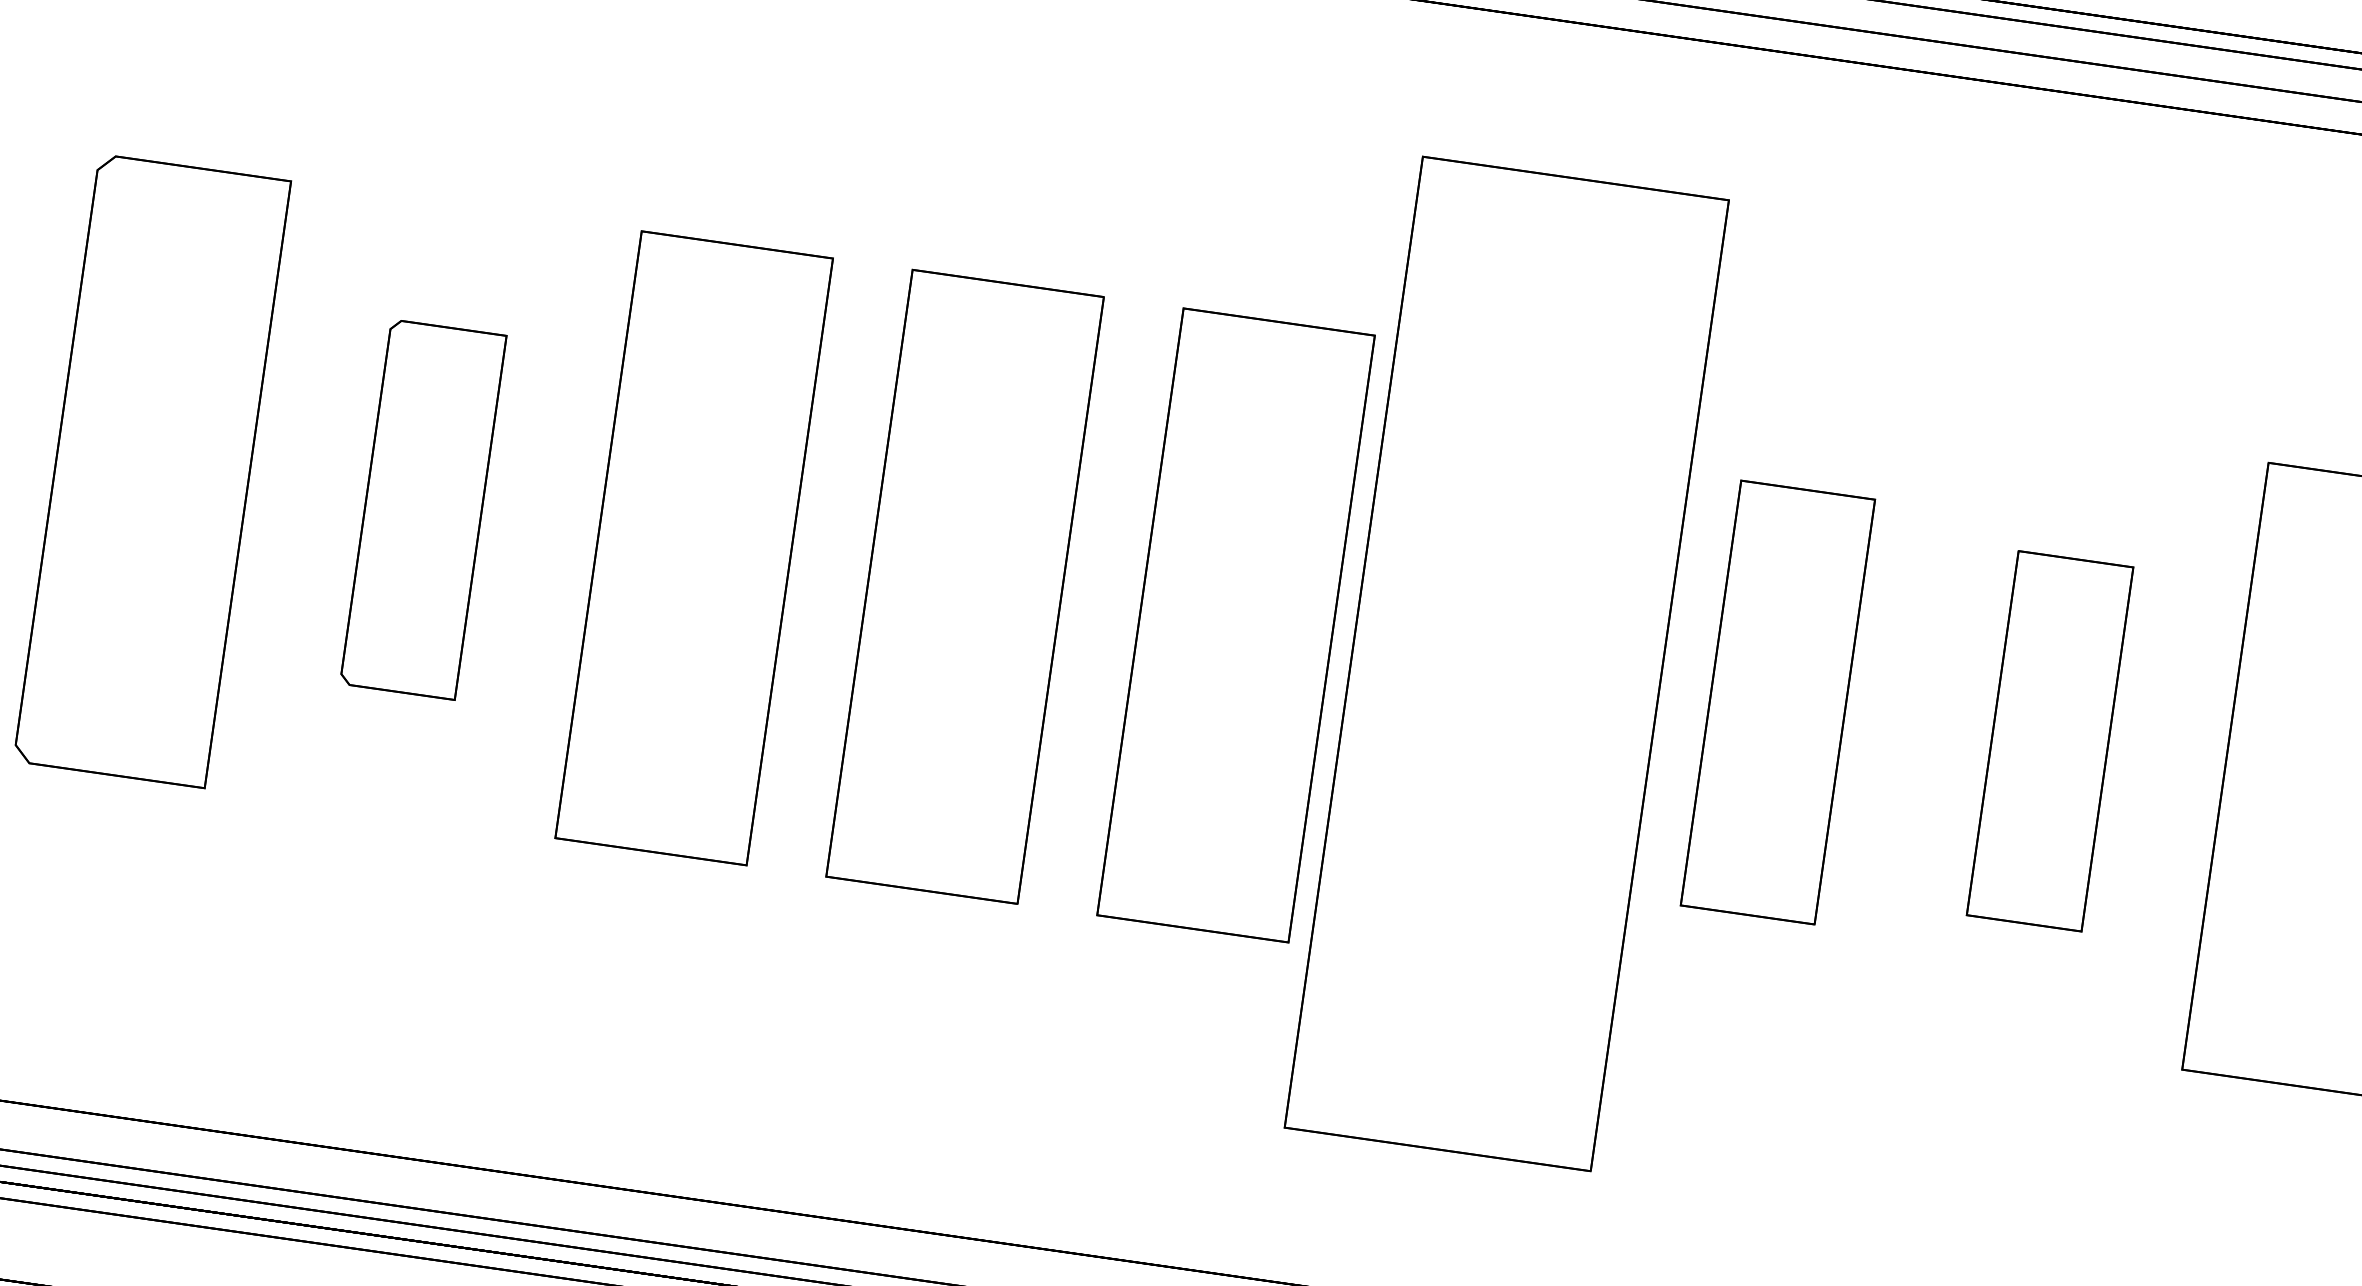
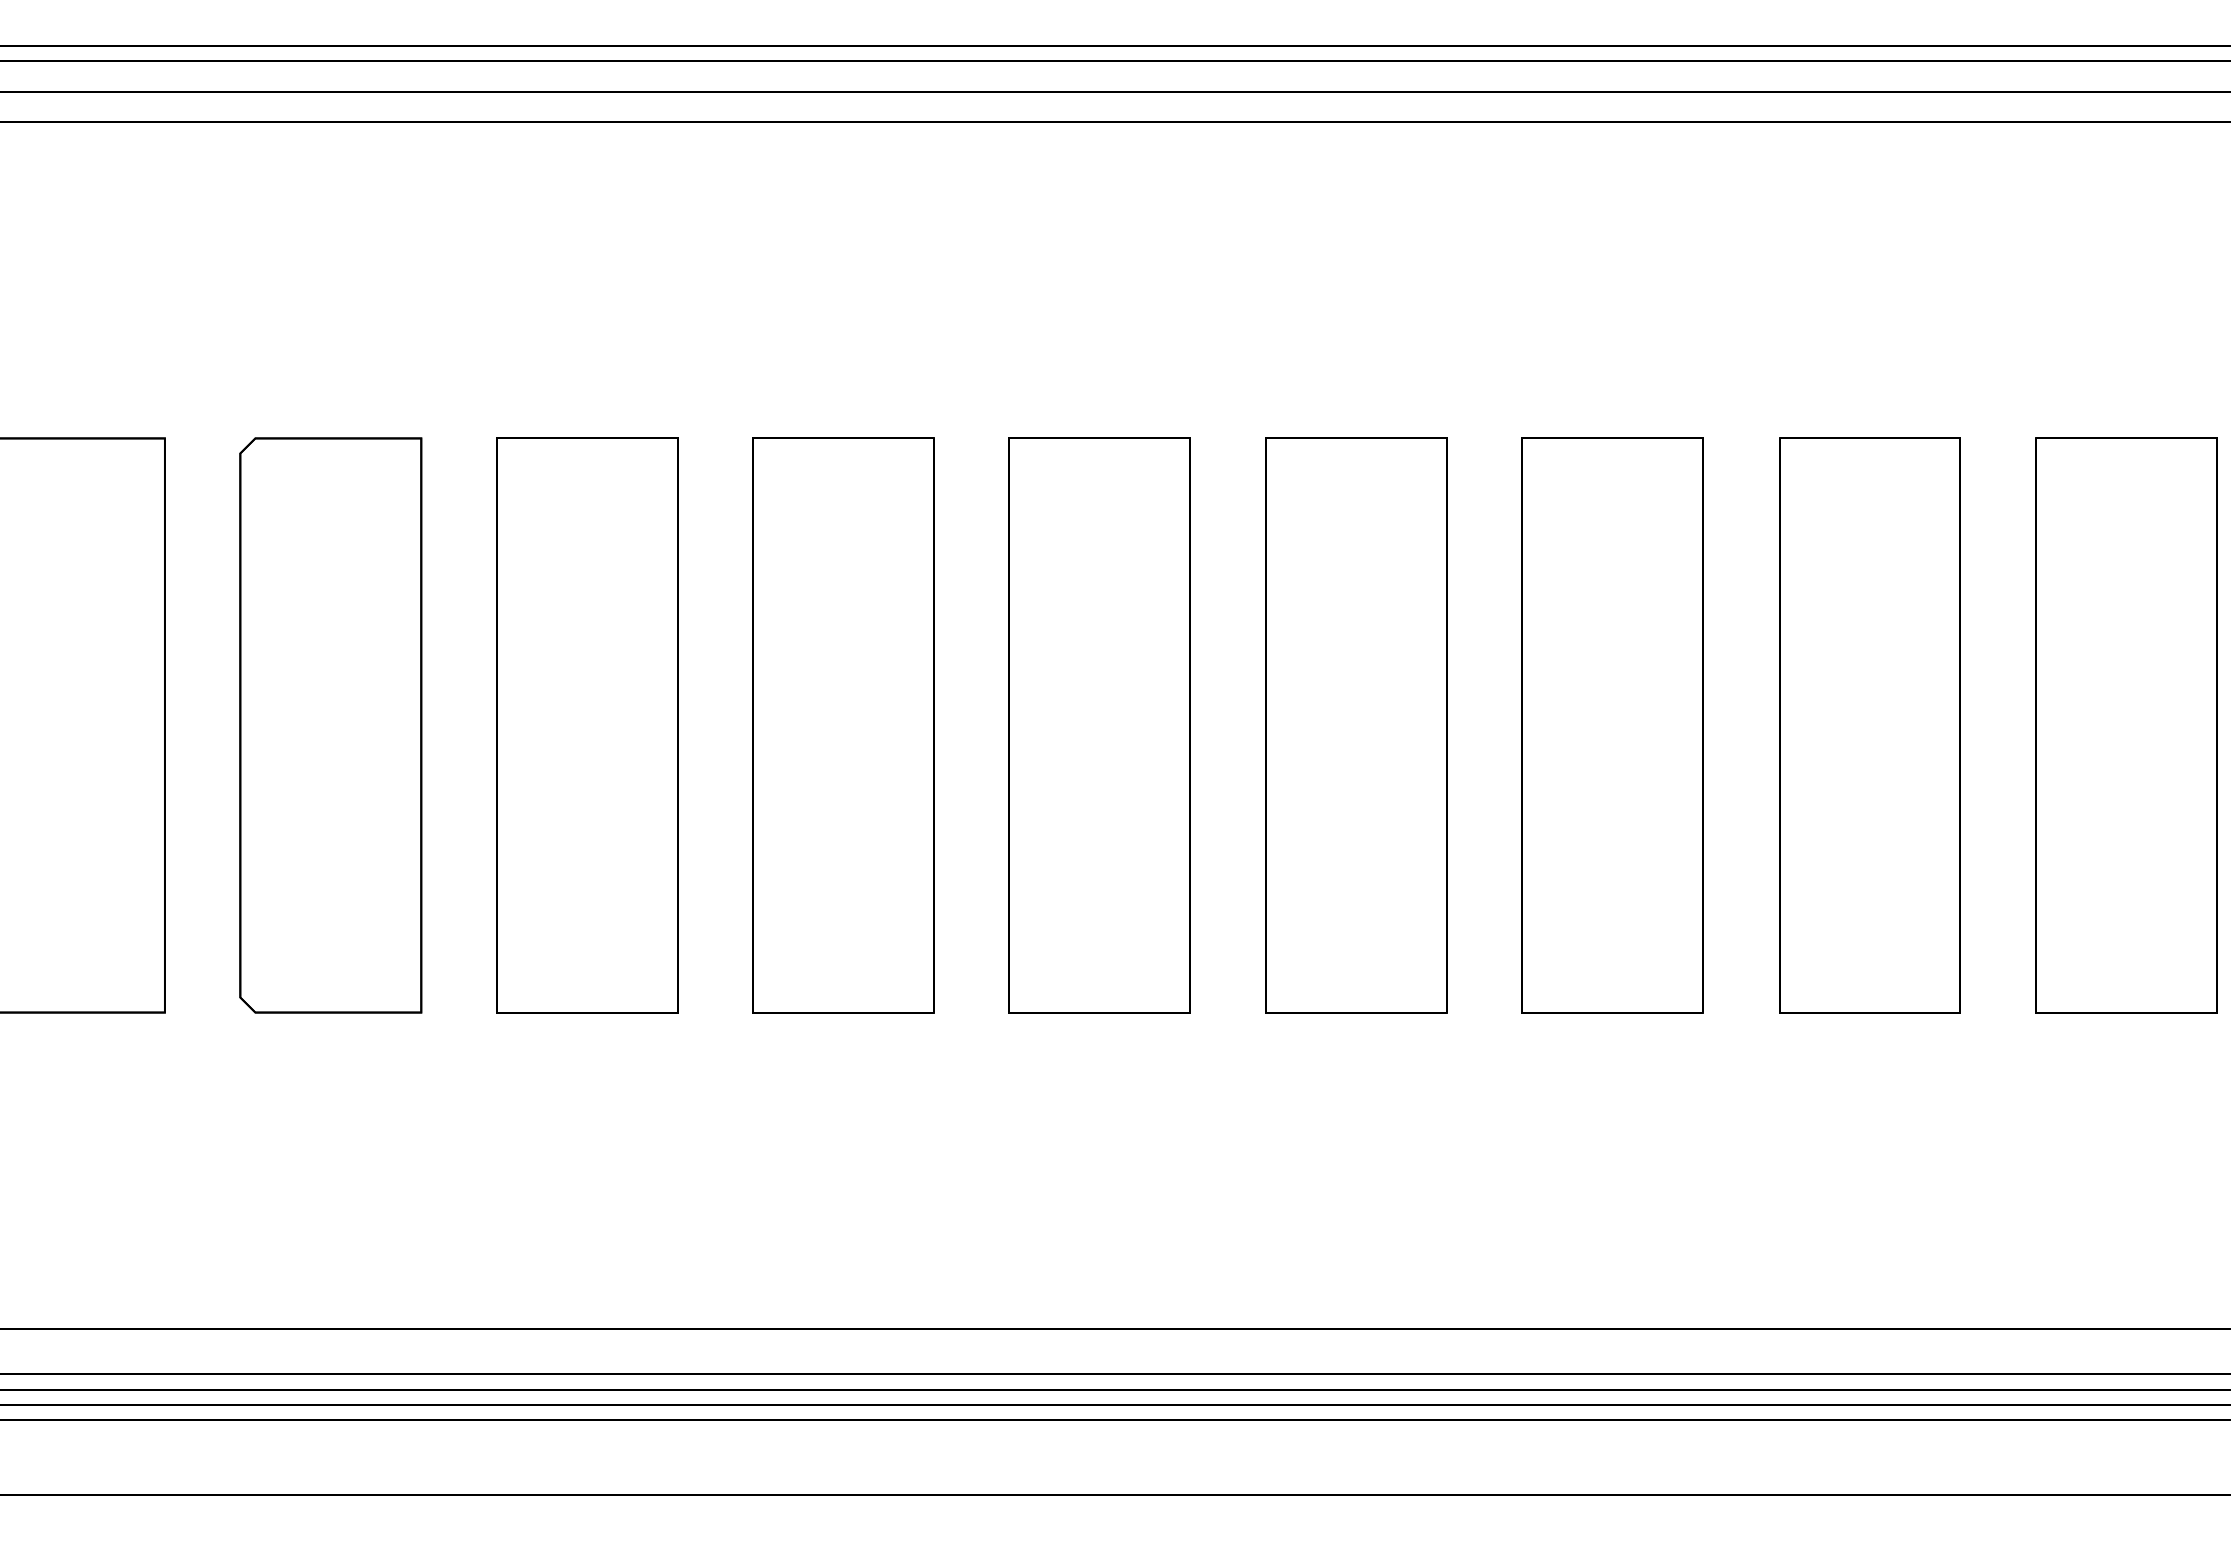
part: (422, 509) -> (330, 725), size x1.67
part: (1507, 664) -> (1356, 725), size x0.62
part: (1777, 702) -> (1612, 725), size x1.43
part: (2049, 741) -> (1869, 725), size x1.67

